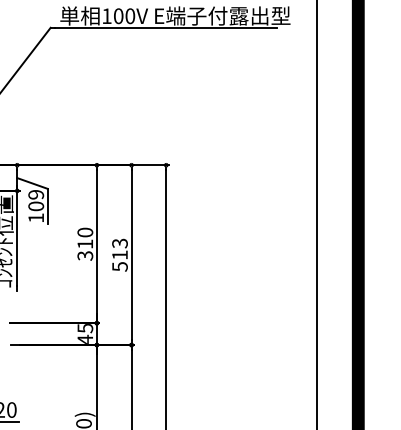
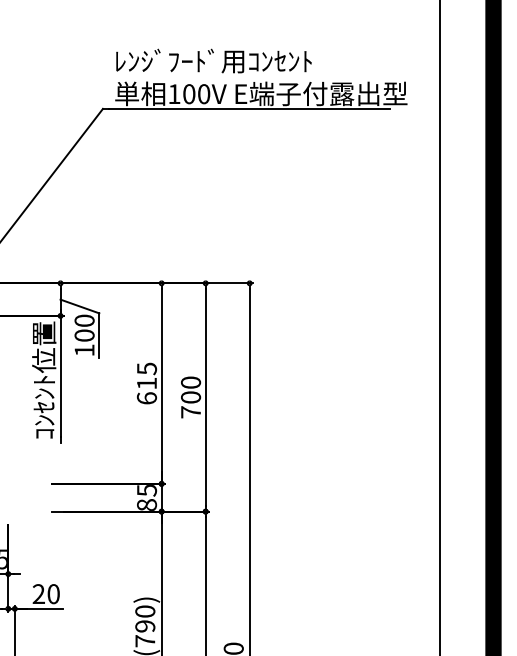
text: (36, 194) -> (84, 320), 109 -> 100
text: (84, 244) -> (146, 383), 310 -> 615
text: (120, 255) -> (191, 397), 513 -> 700
text: (85, 339) -> (147, 504), 45 -> 85

